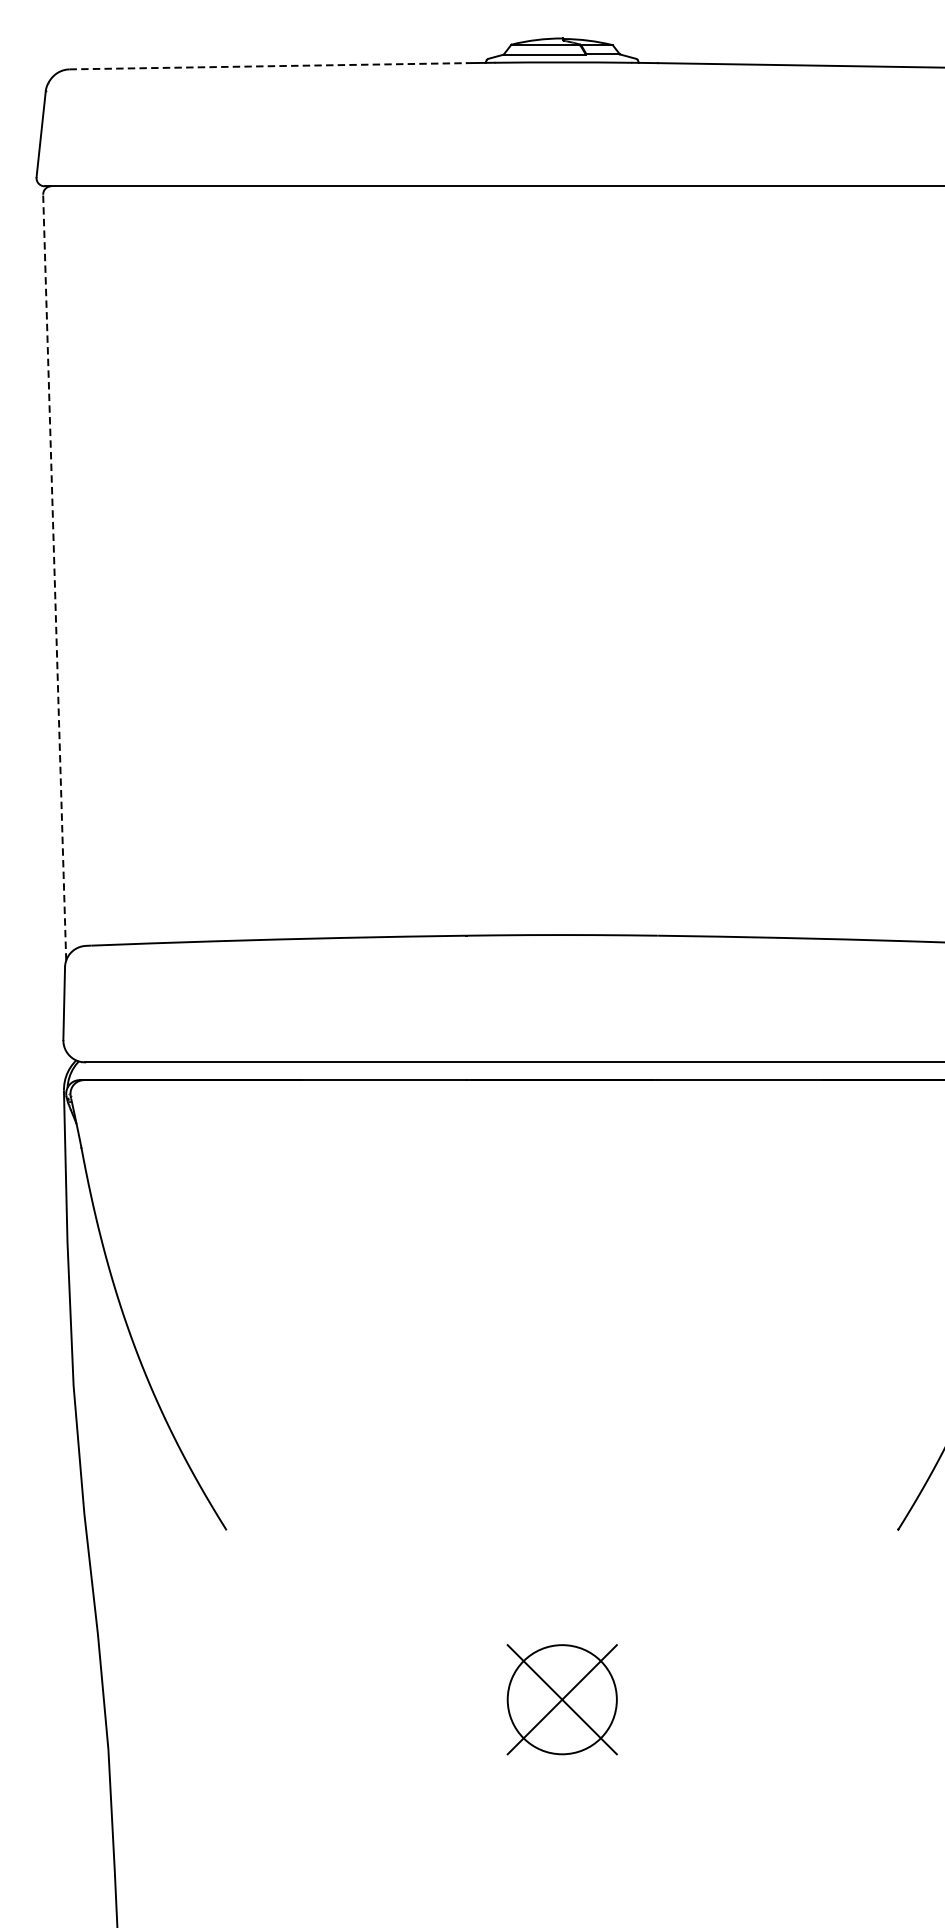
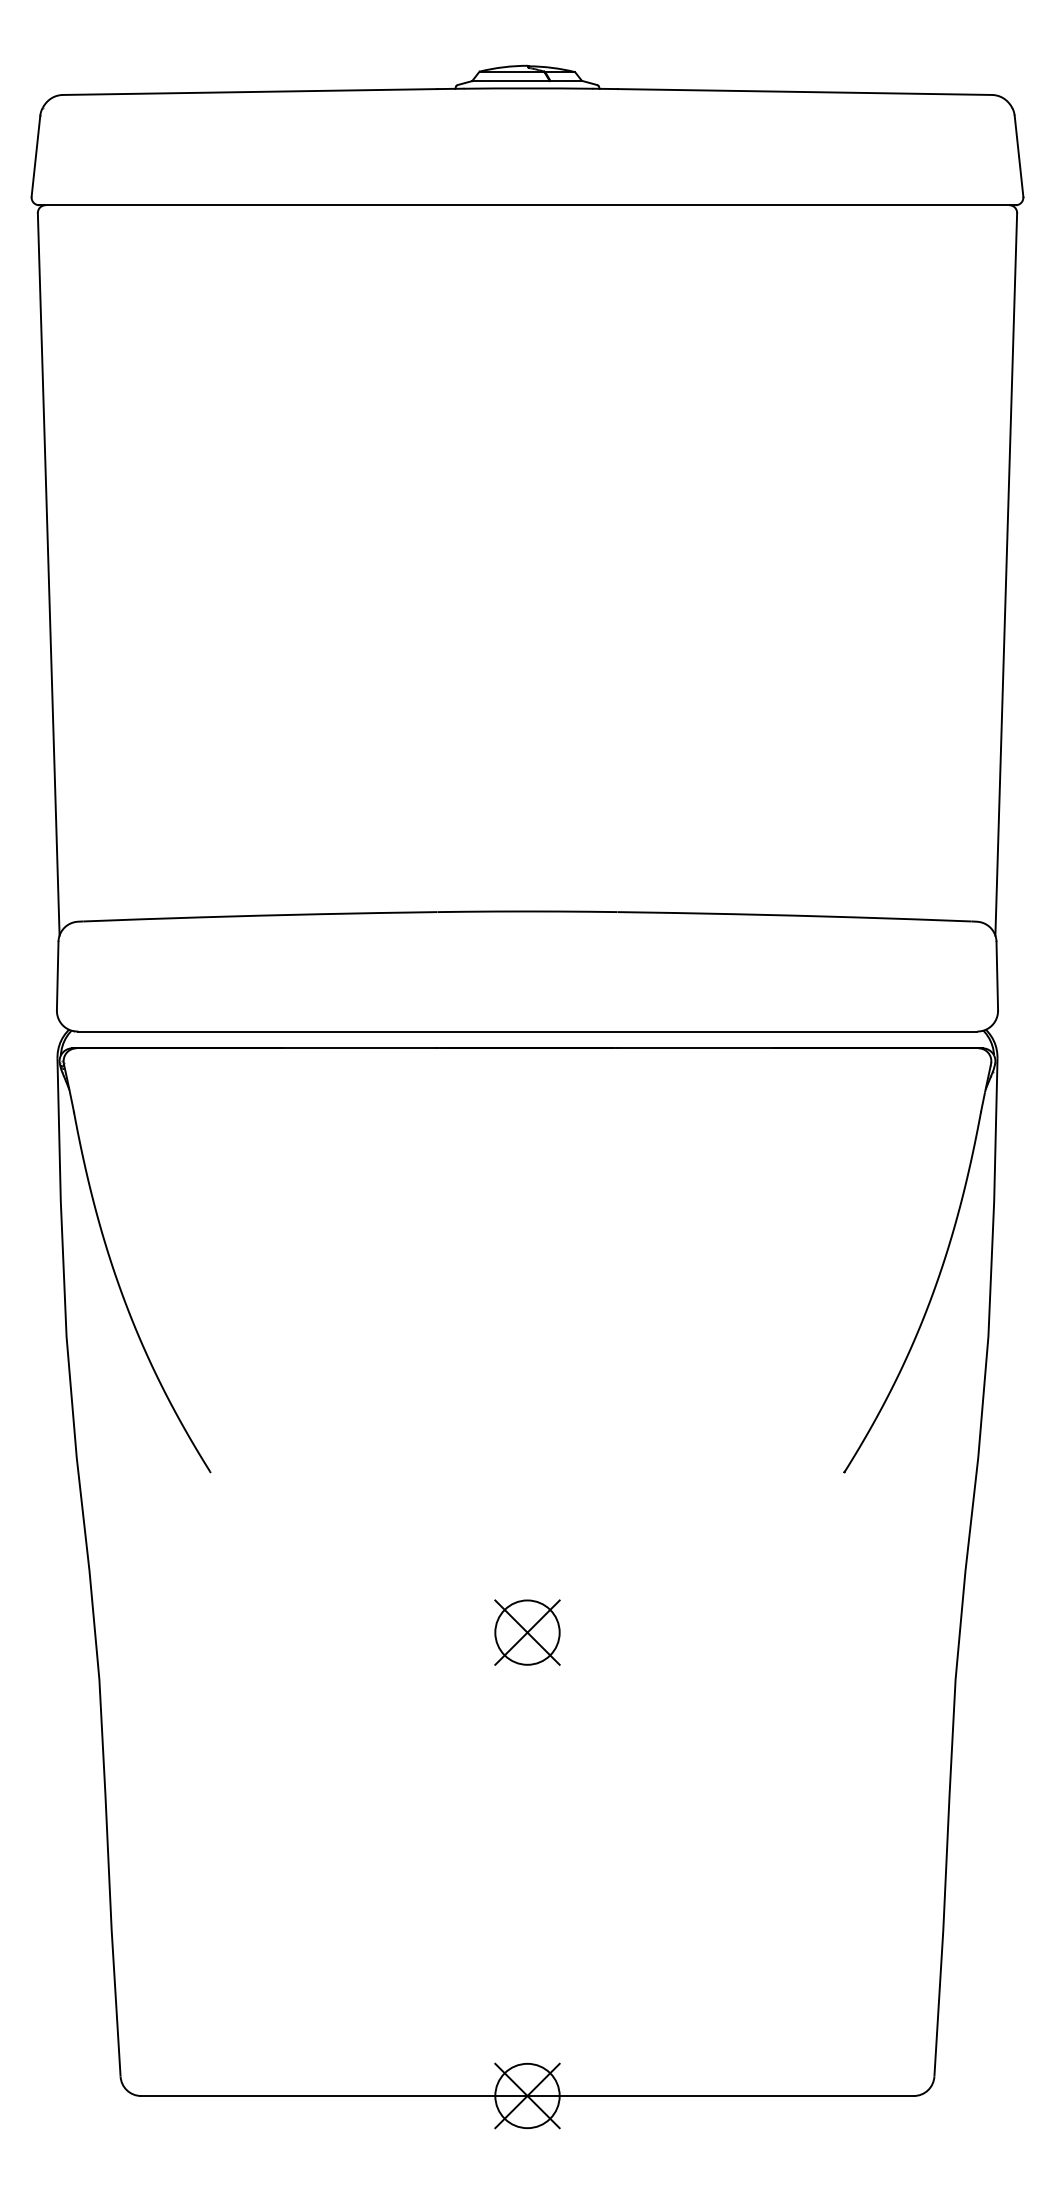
line: (268, 66) -> (250, 92), dashed -> solid
line: (54, 576) -> (48, 573), dashed -> solid
part: (562, 1699) -> (527, 1632), size x0.62

